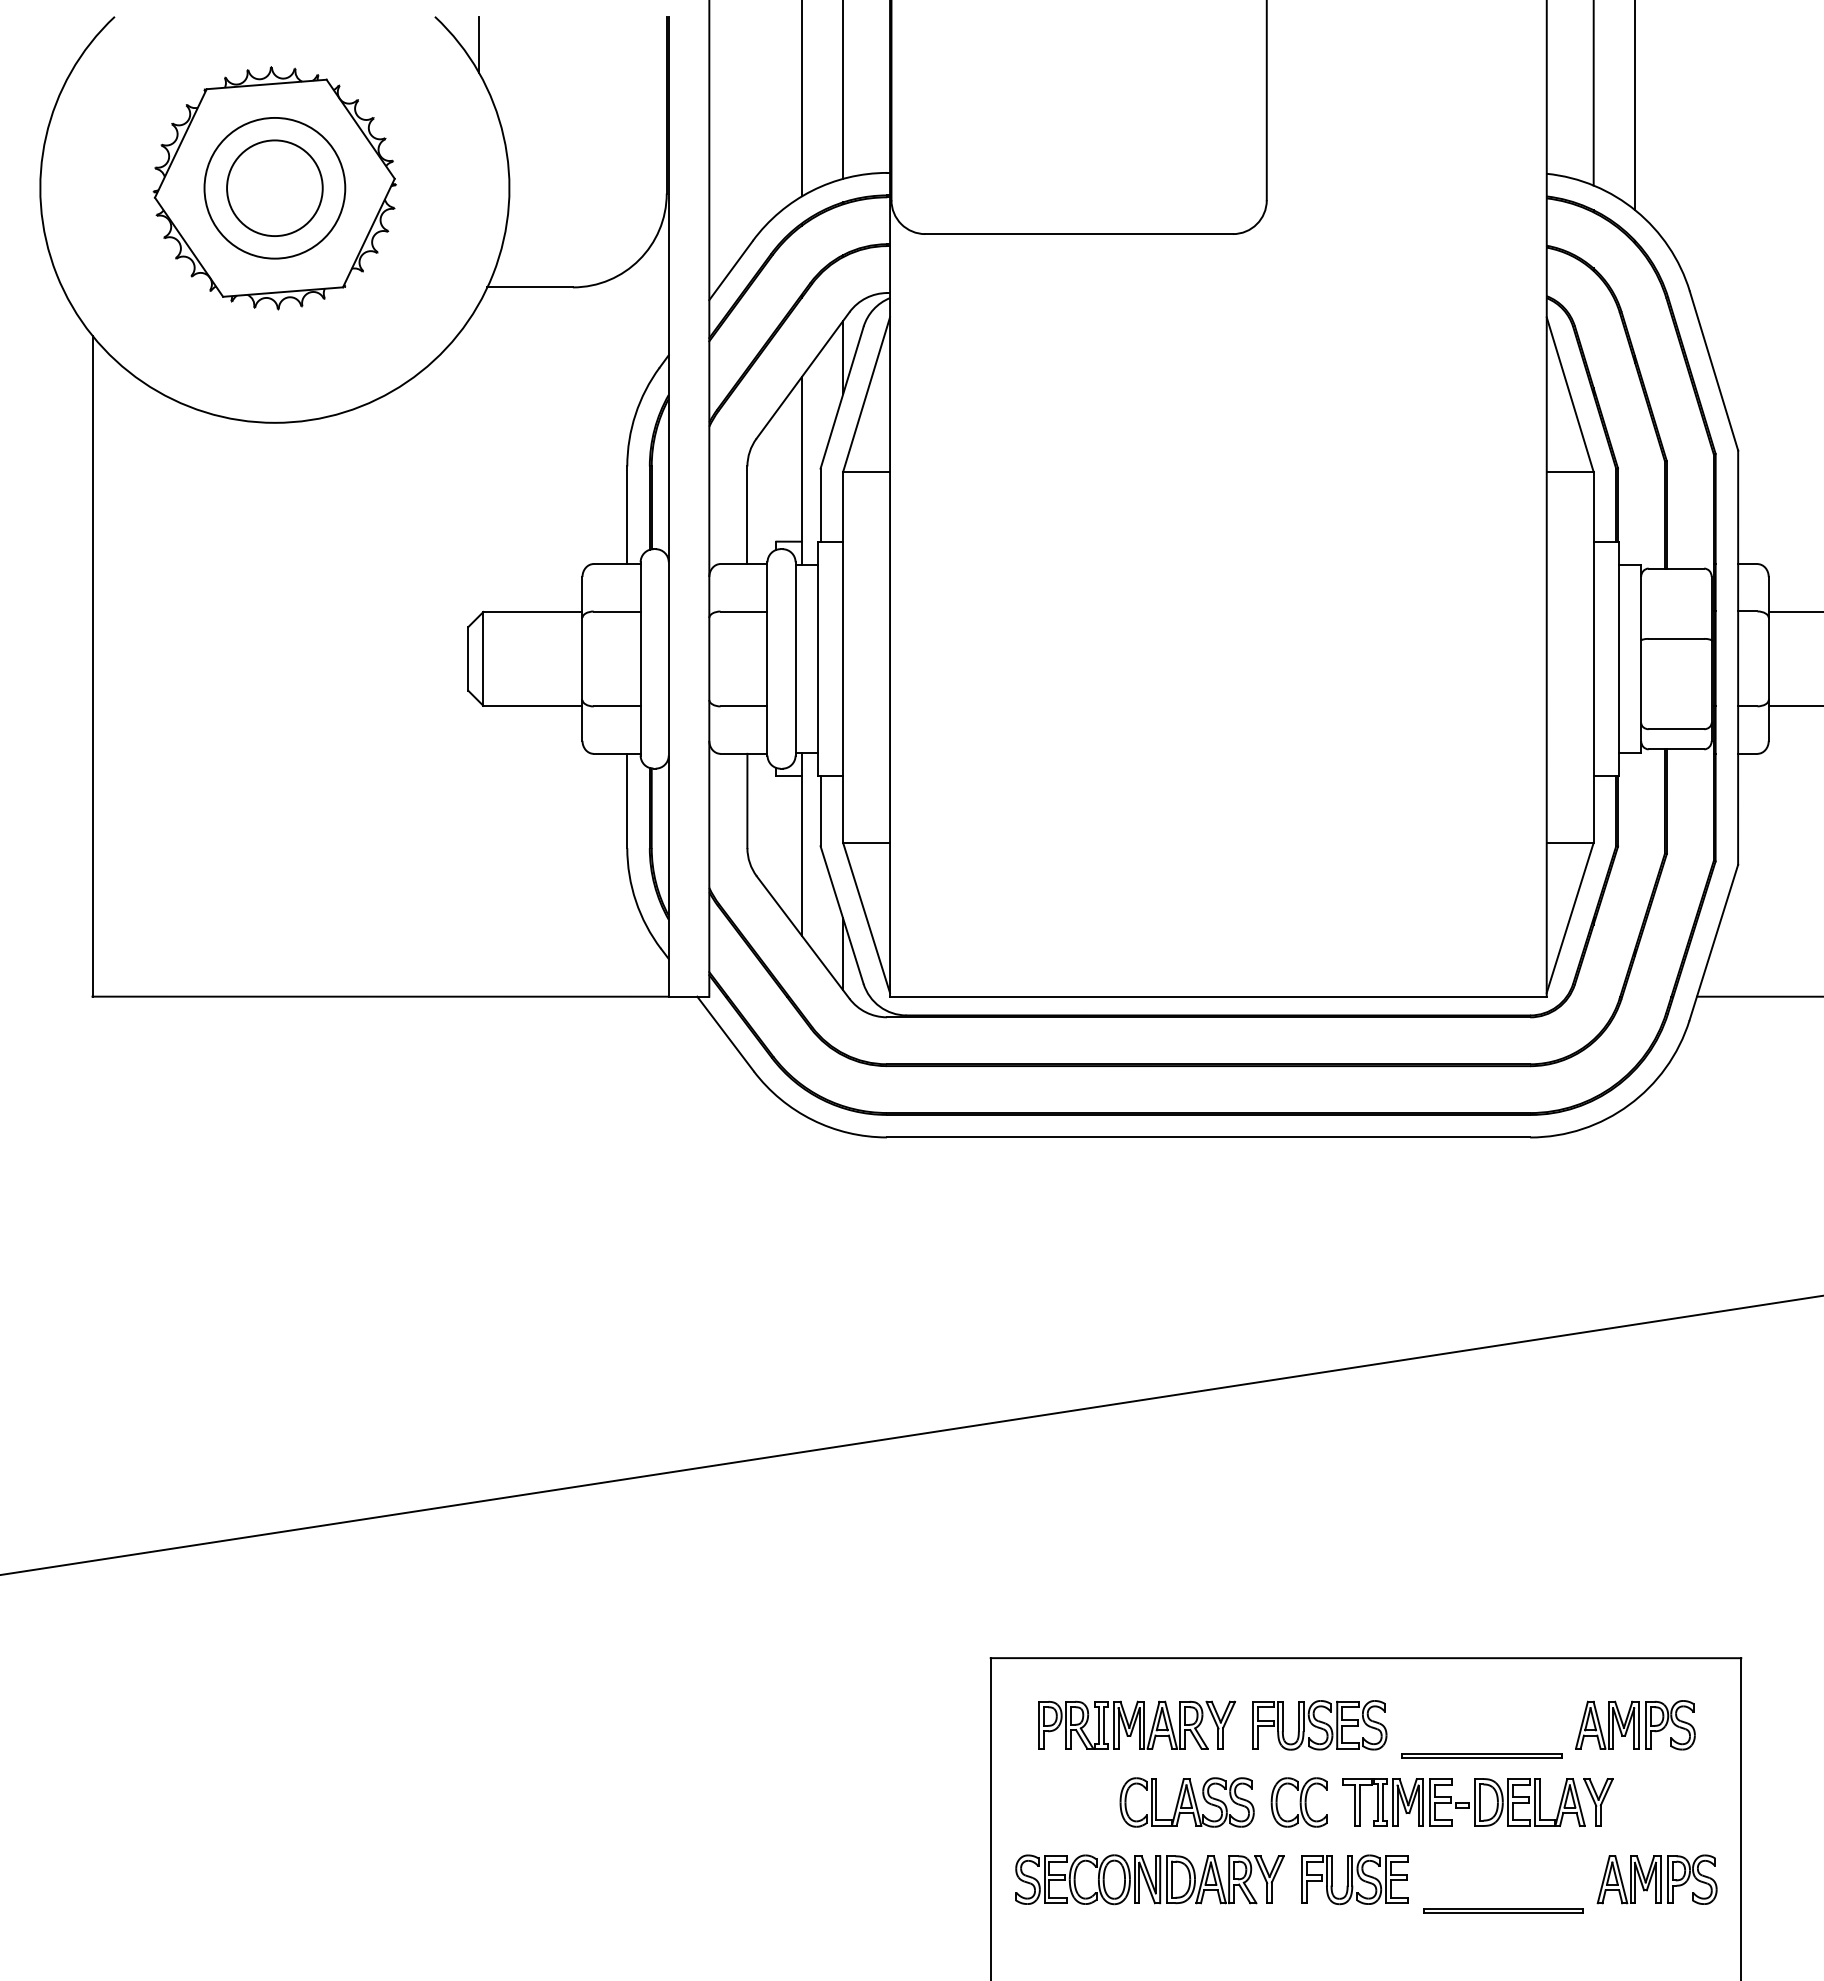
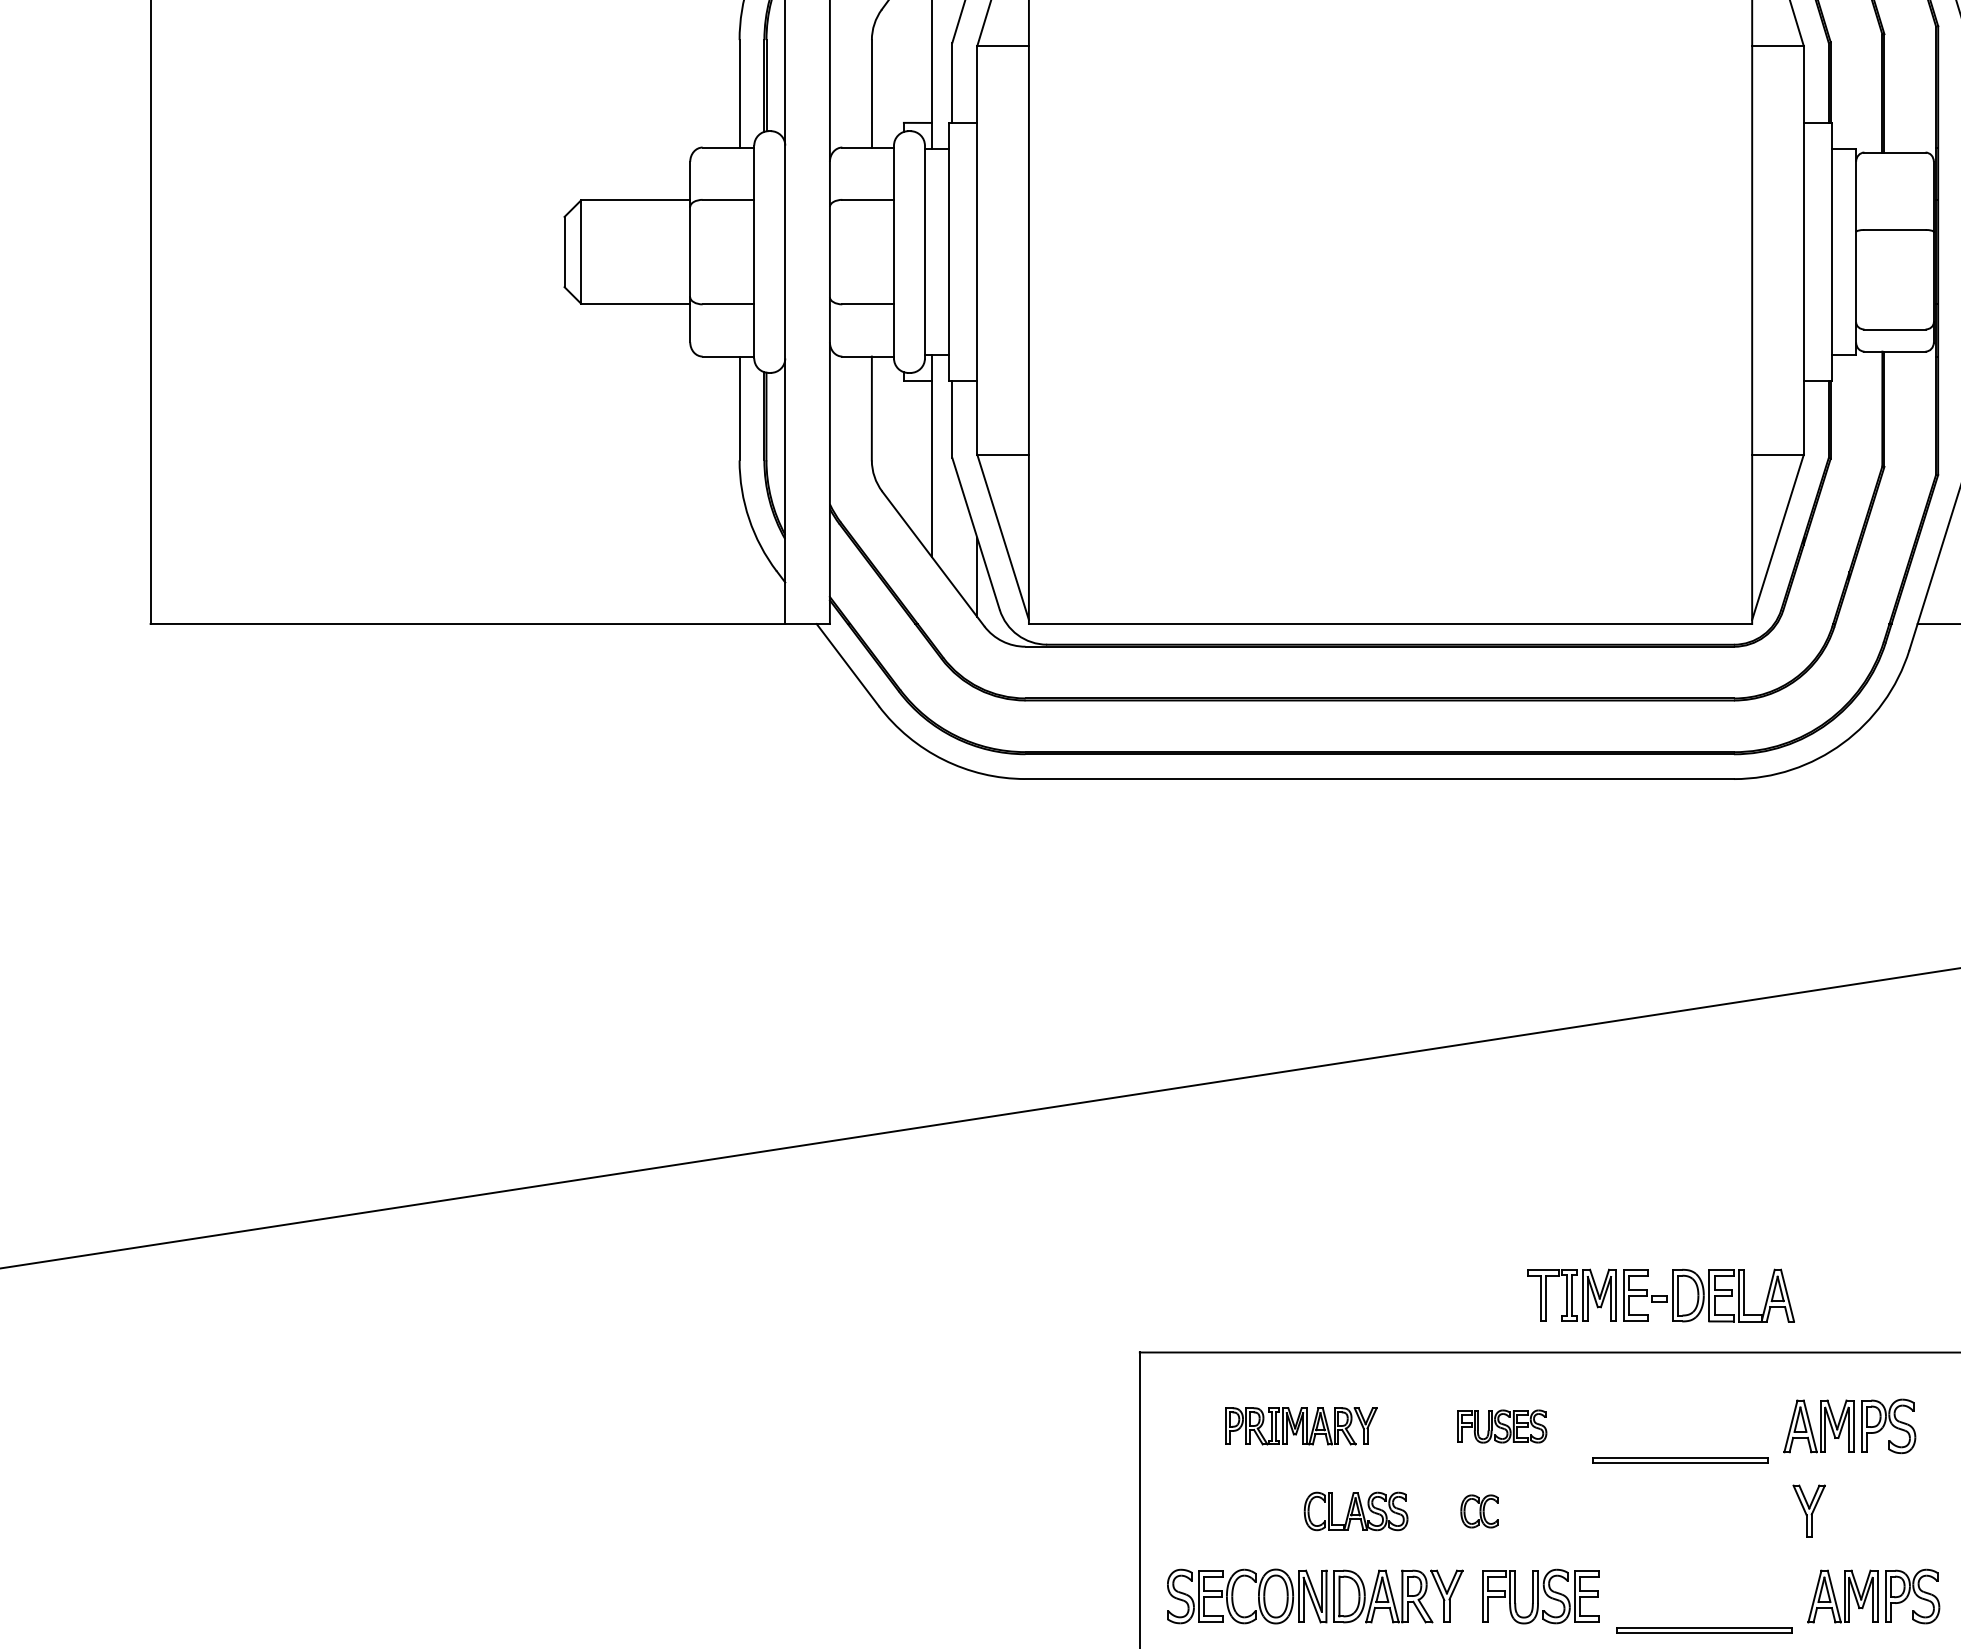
part: (1137, 1724) -> (1301, 1425), size x0.7
part: (1319, 1725) -> (1501, 1426), size x0.6
part: (1186, 1802) -> (1355, 1511), size x0.7
part: (1298, 1802) -> (1478, 1511), size x0.6
part: (1463, 1802) -> (1660, 1295), moved

